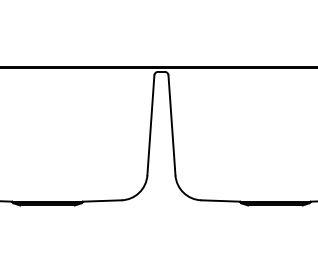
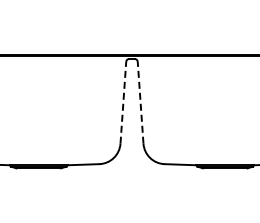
line: (151, 125) -> (123, 102), solid -> dashed
line: (171, 125) -> (140, 102), solid -> dashed

